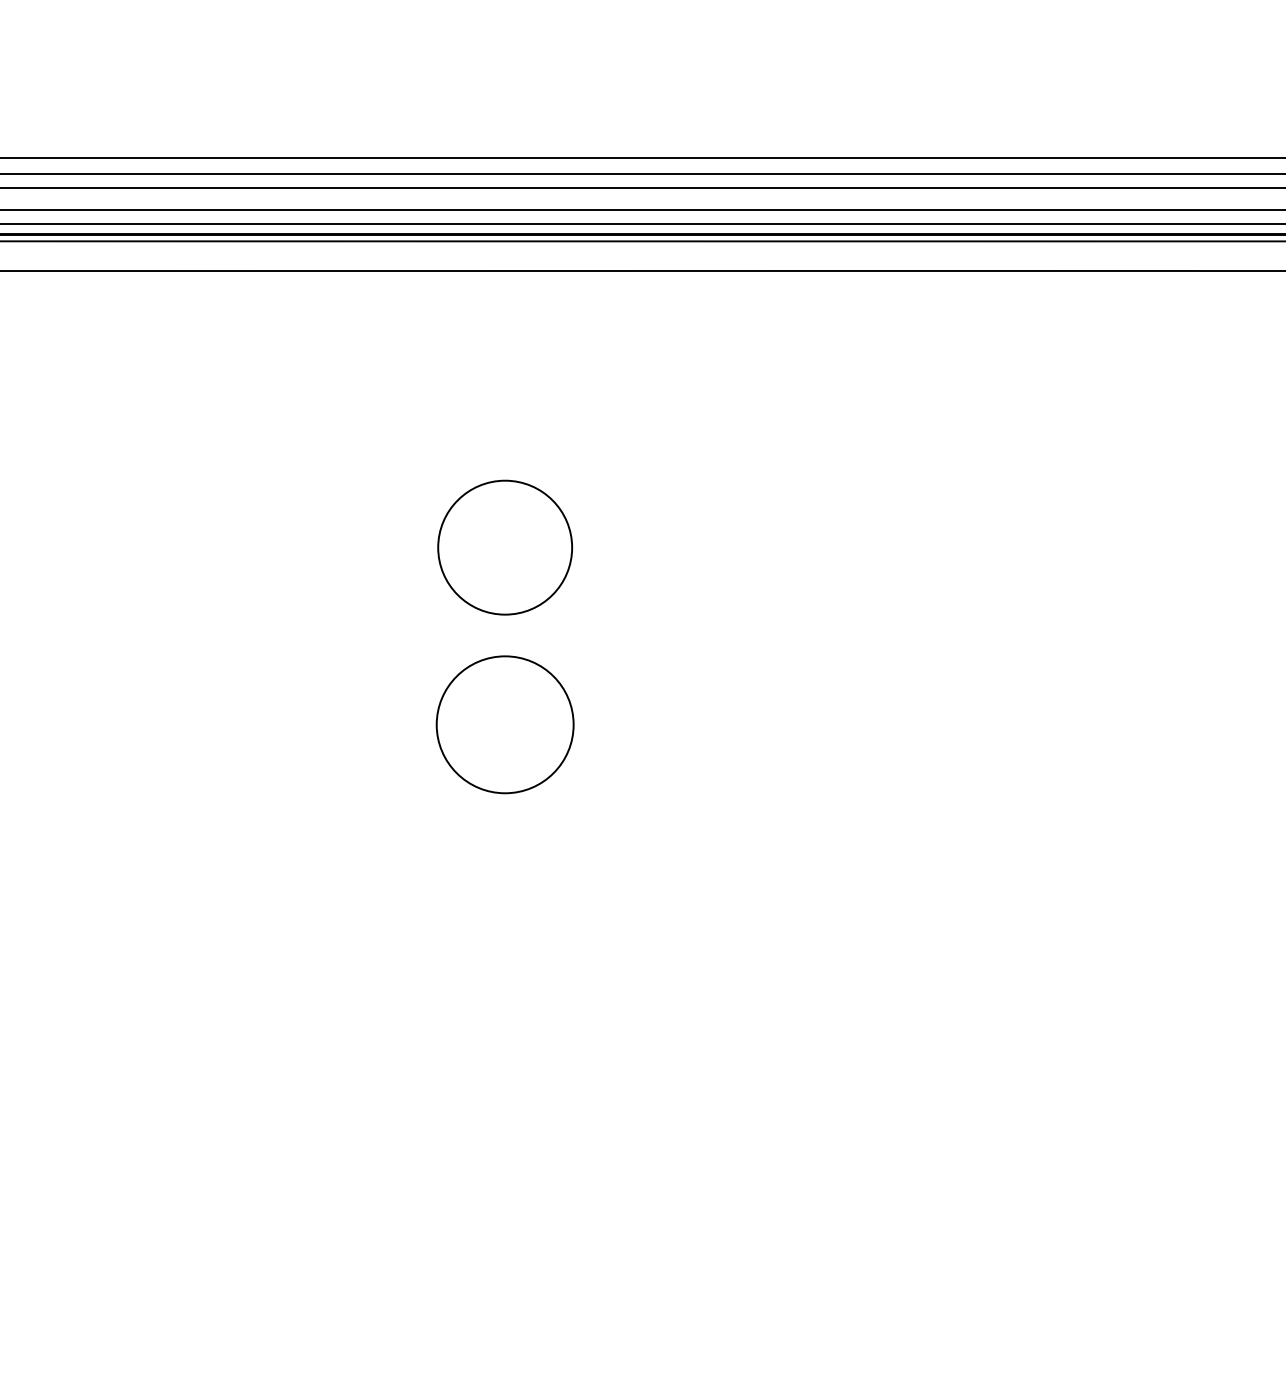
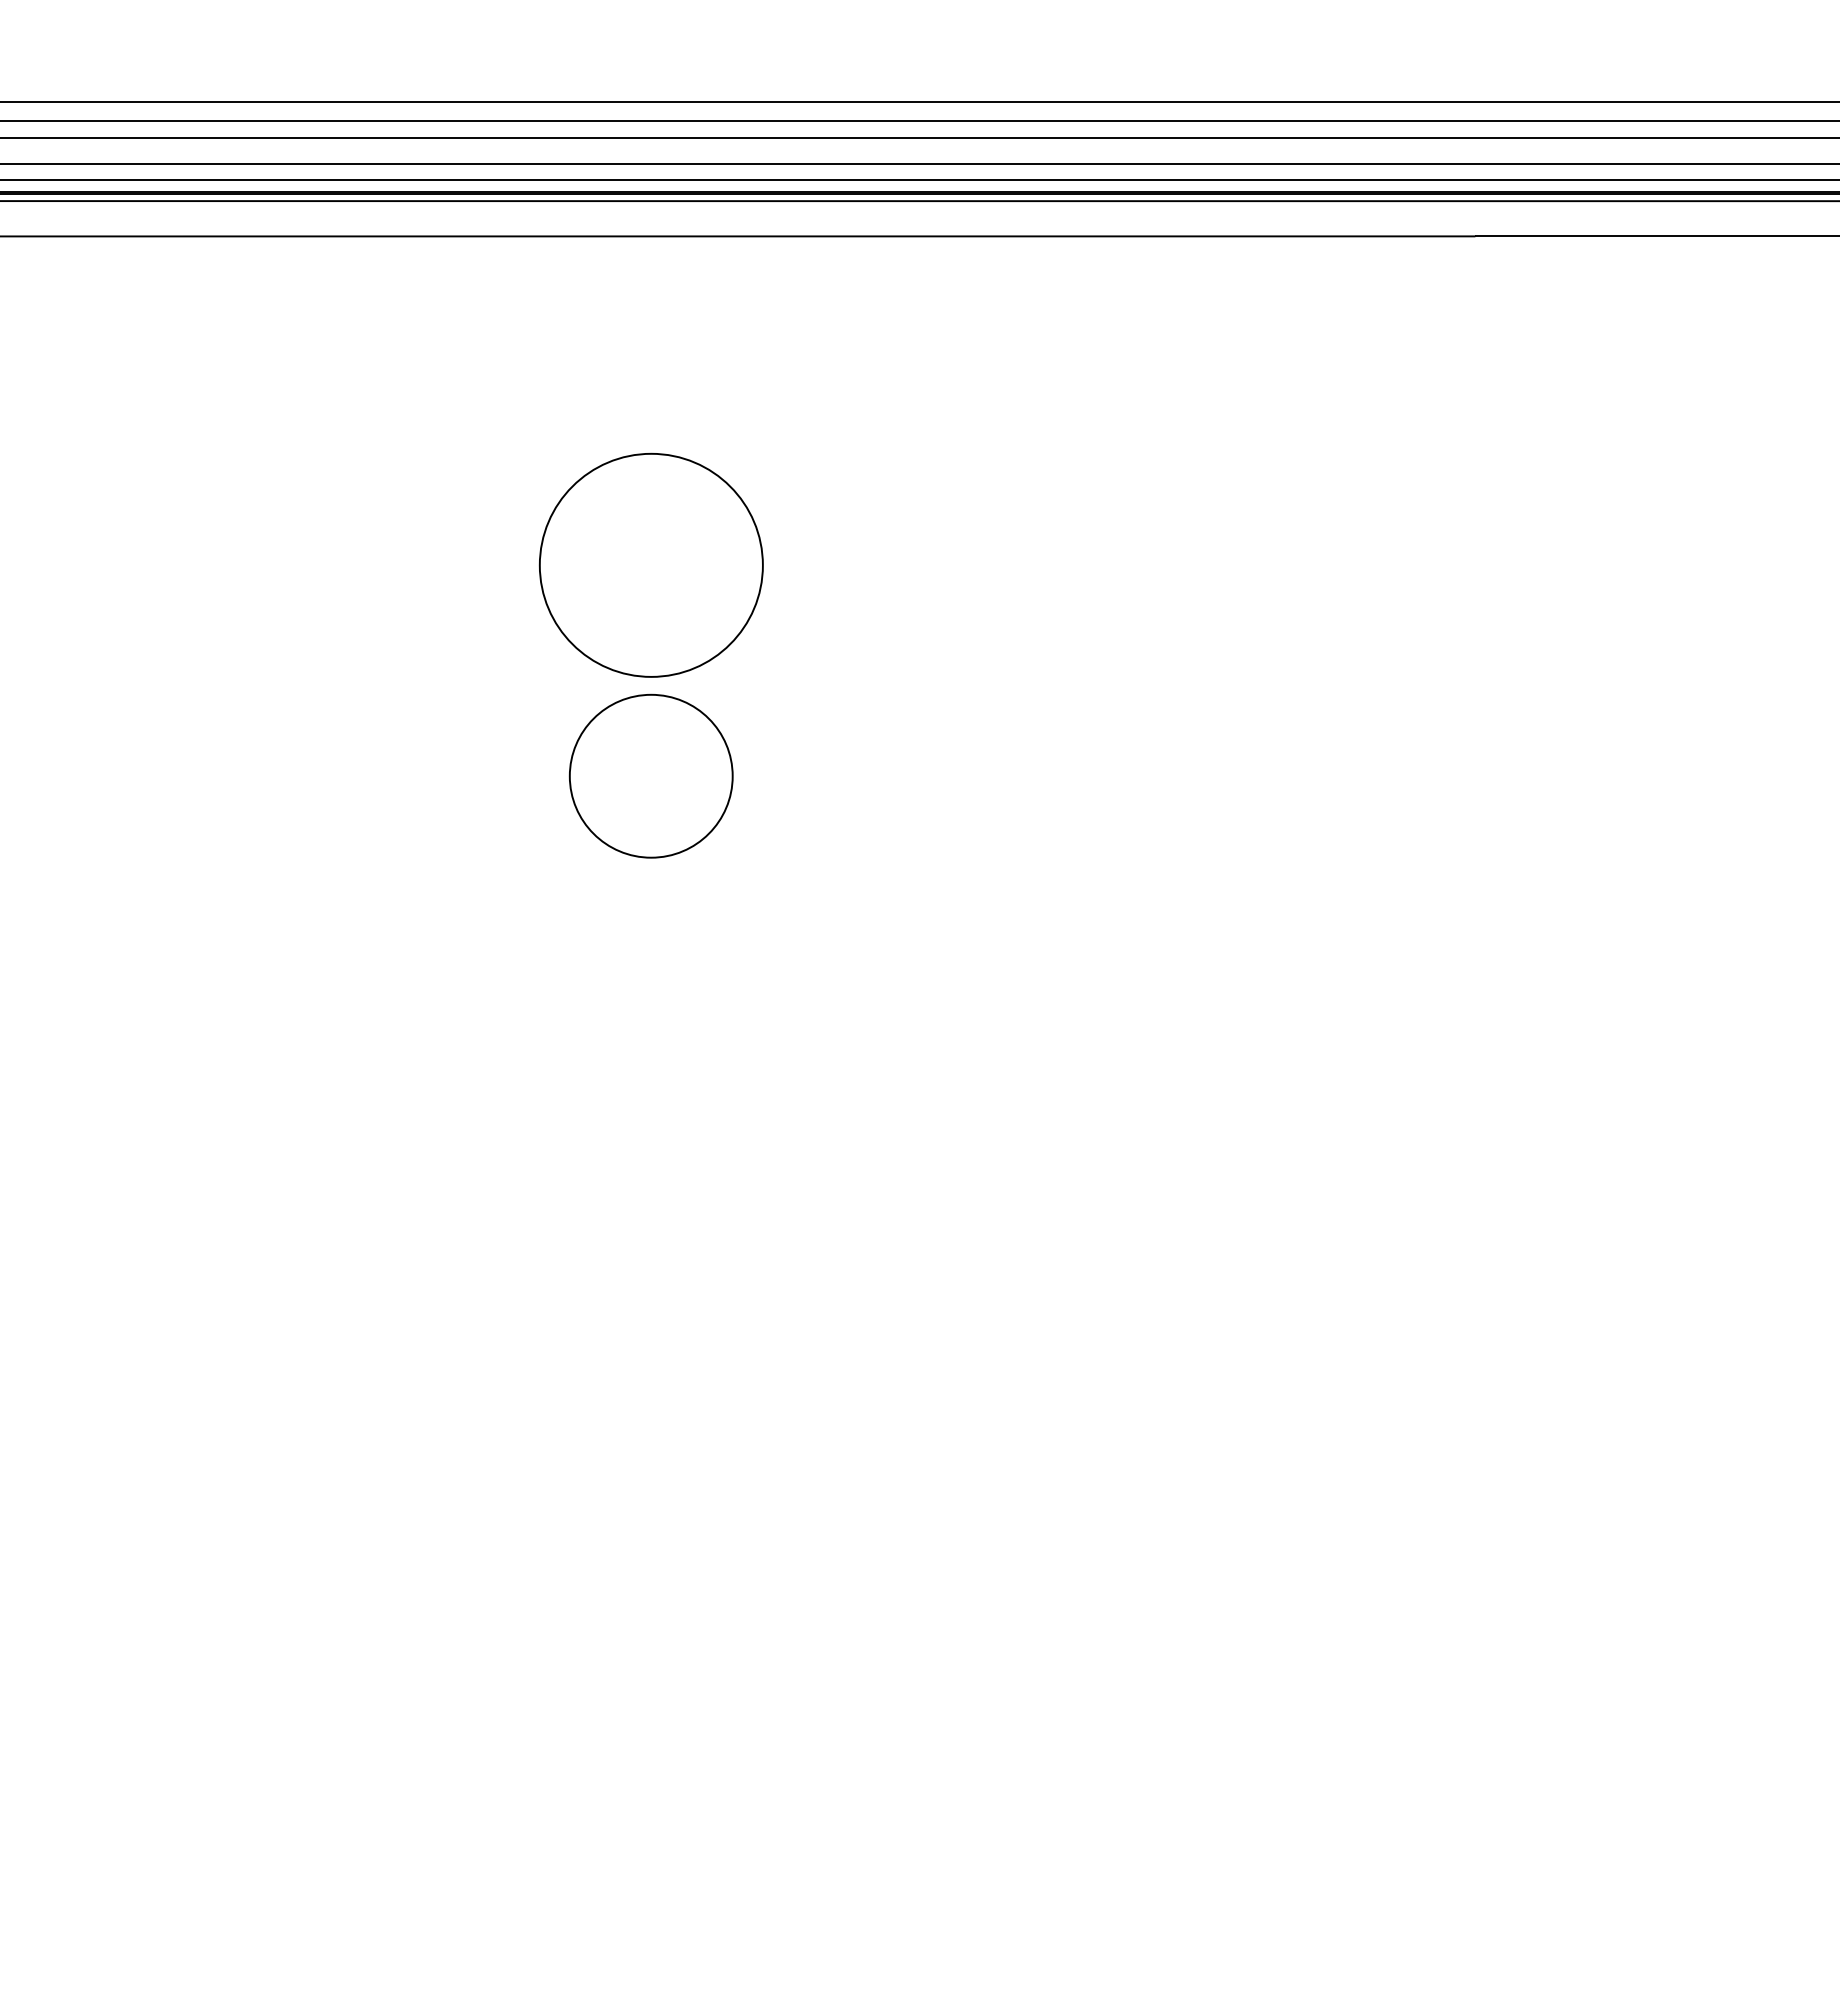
part: (504, 547) -> (650, 565), size x1.4

